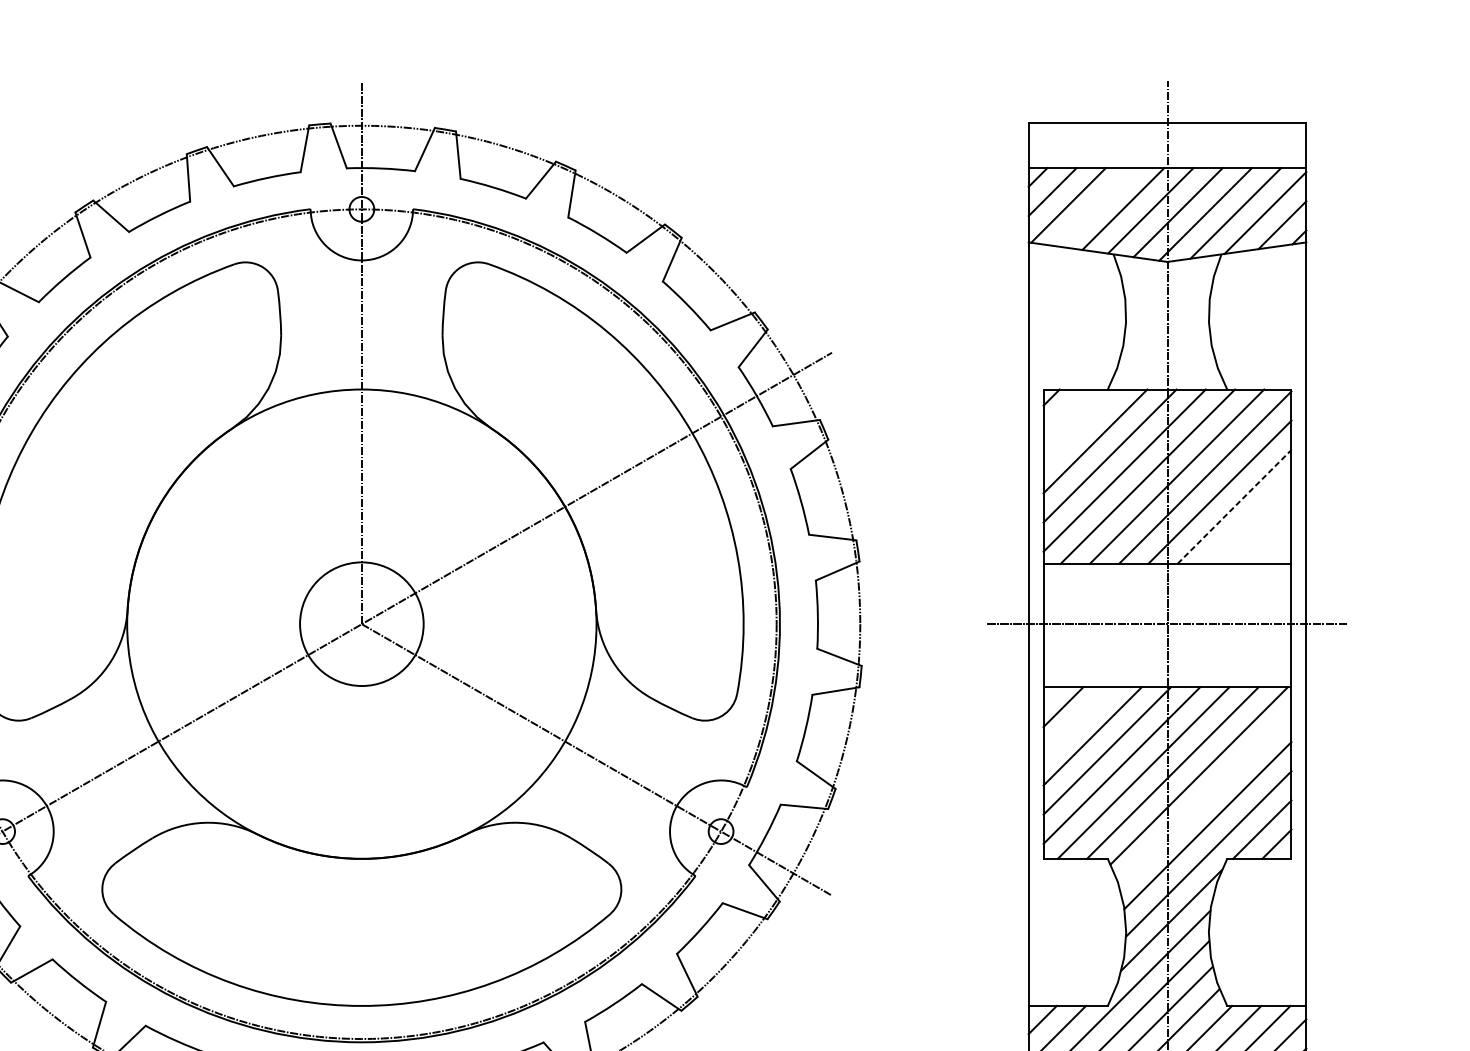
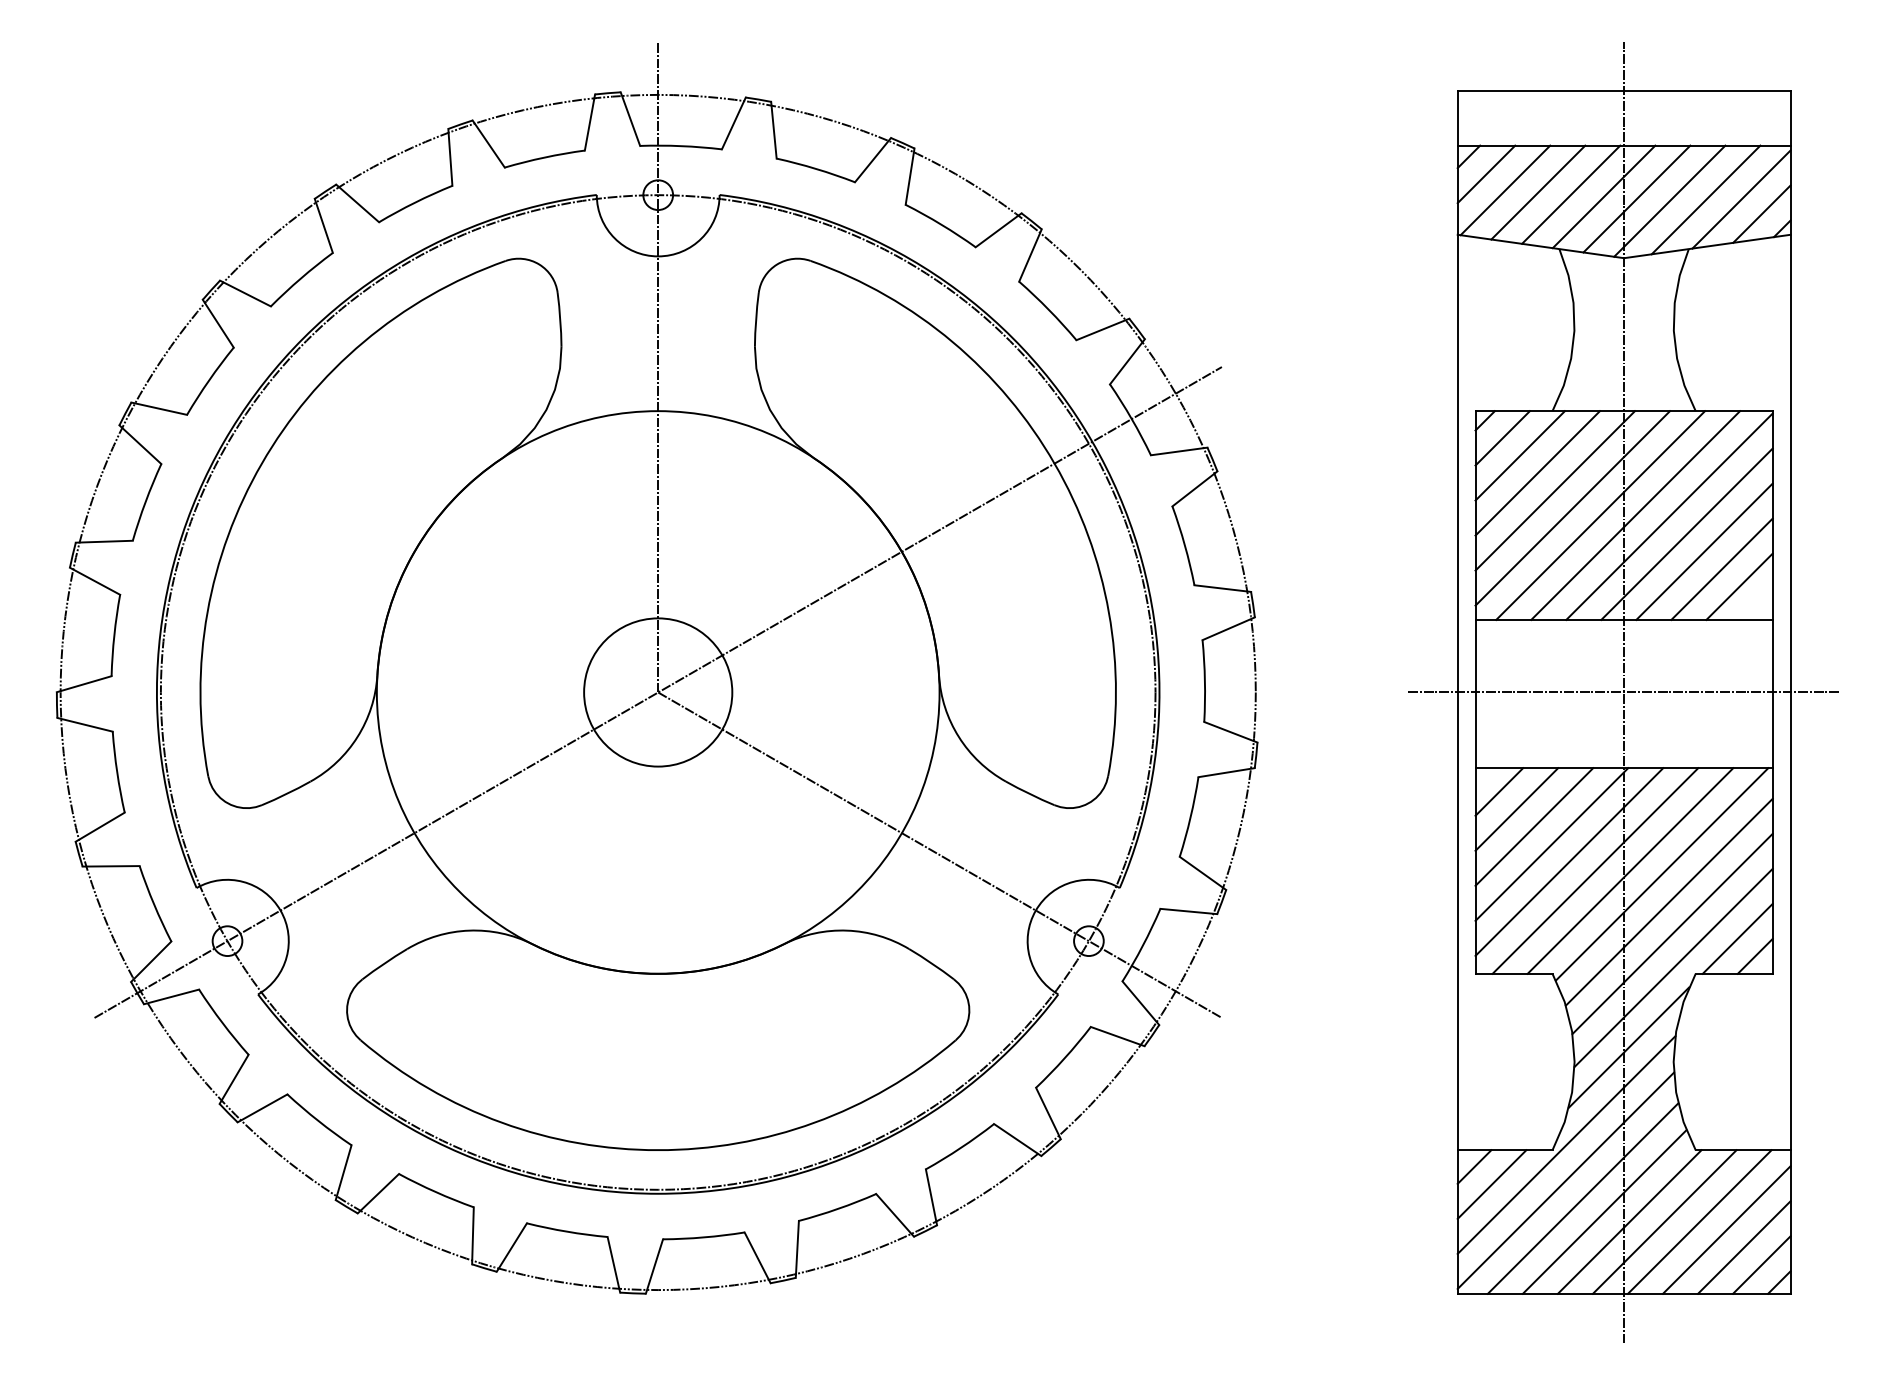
line: (1096, 207) -> (1538, 192), added
line: (1066, 412) -> (1502, 438), added
line: (1080, 426) -> (1519, 455), added
line: (1234, 506) -> (1704, 551), dashed -> solid
line: (1248, 520) -> (1721, 568), added
line: (1263, 535) -> (1739, 586), added
line: (1077, 721) -> (1516, 809), added
line: (1204, 798) -> (1668, 901), added

